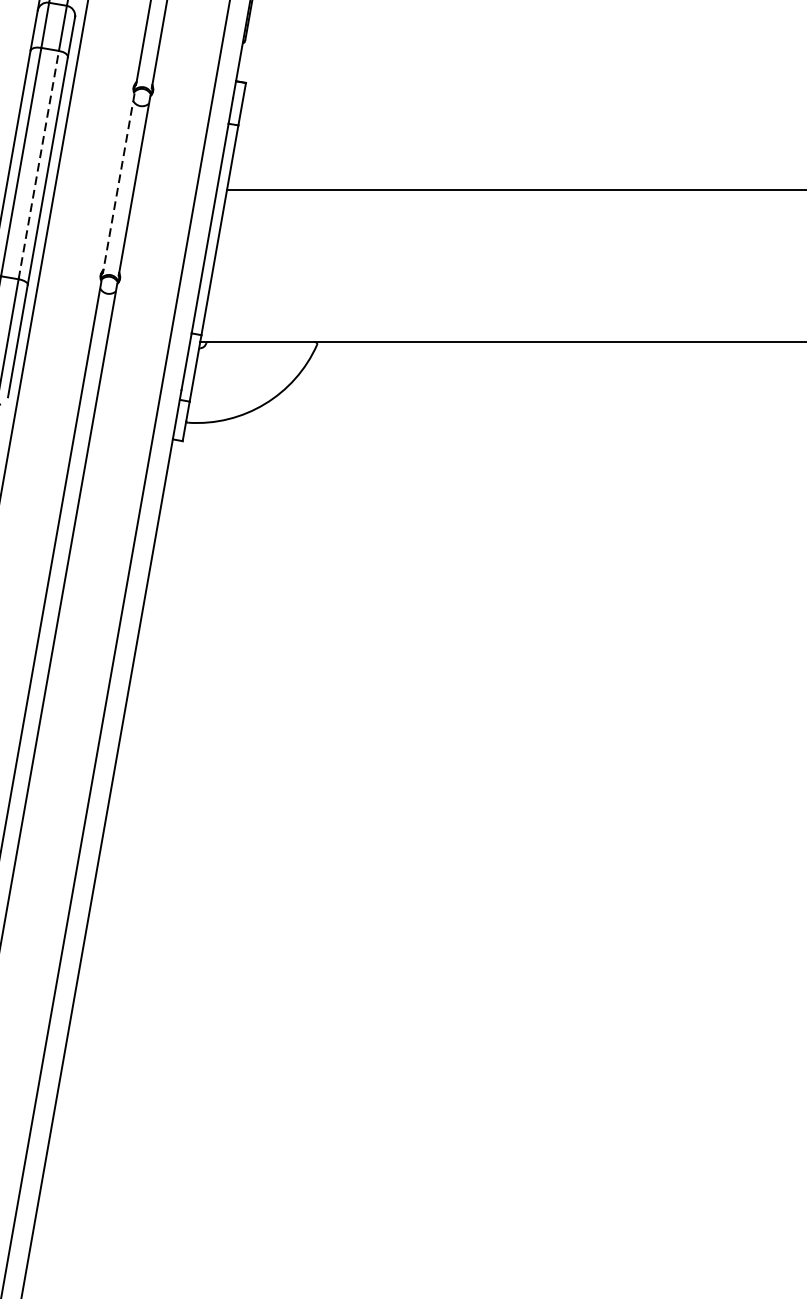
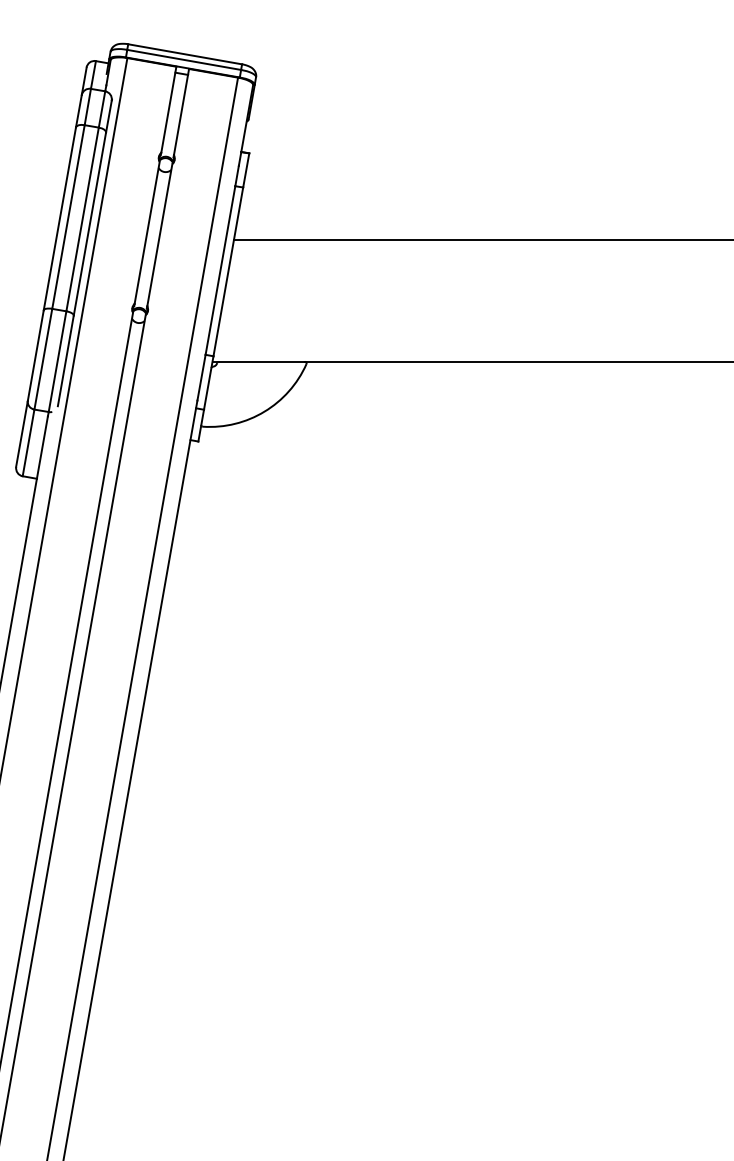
line: (38, 163) -> (82, 218), dashed -> solid
line: (119, 182) -> (147, 233), dashed -> solid

